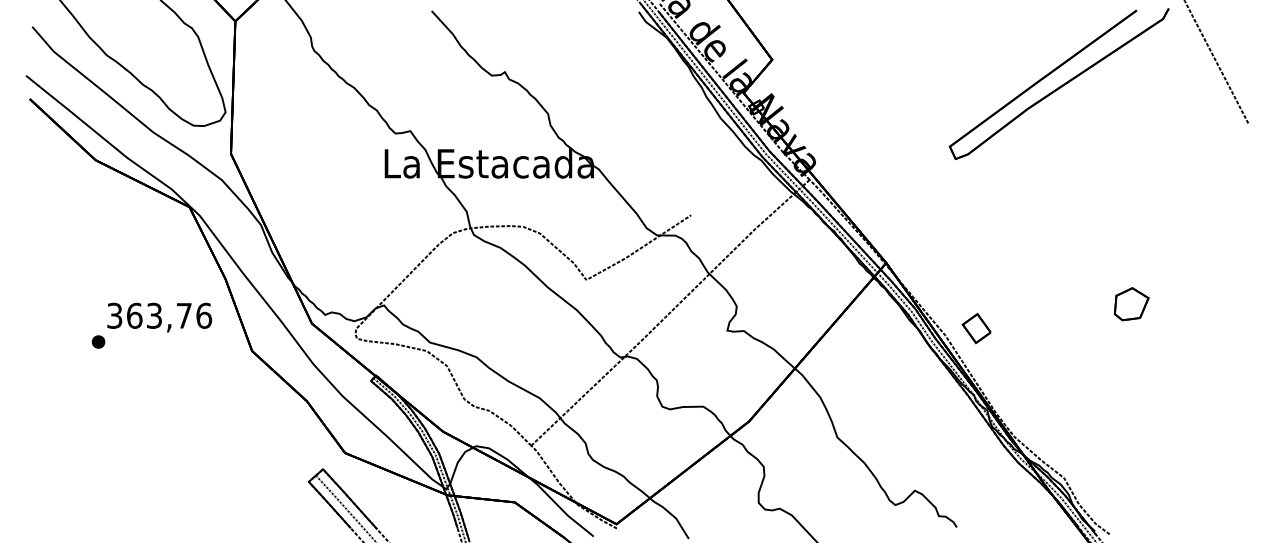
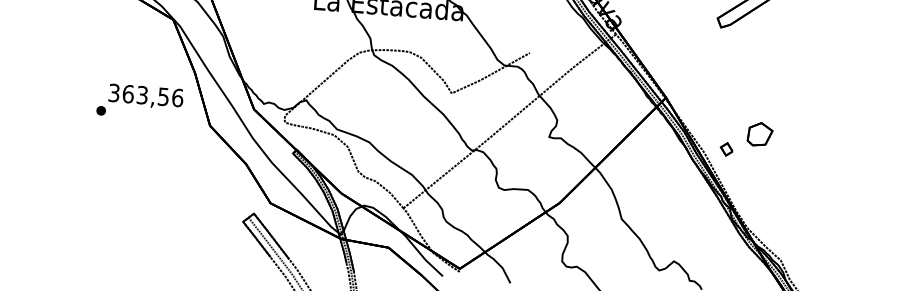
part: (1131, 304) -> (760, 134), moved
text: (183, 315) -> (163, 96), 363,76 -> 363,56
part: (976, 328) -> (726, 149), size x0.6

